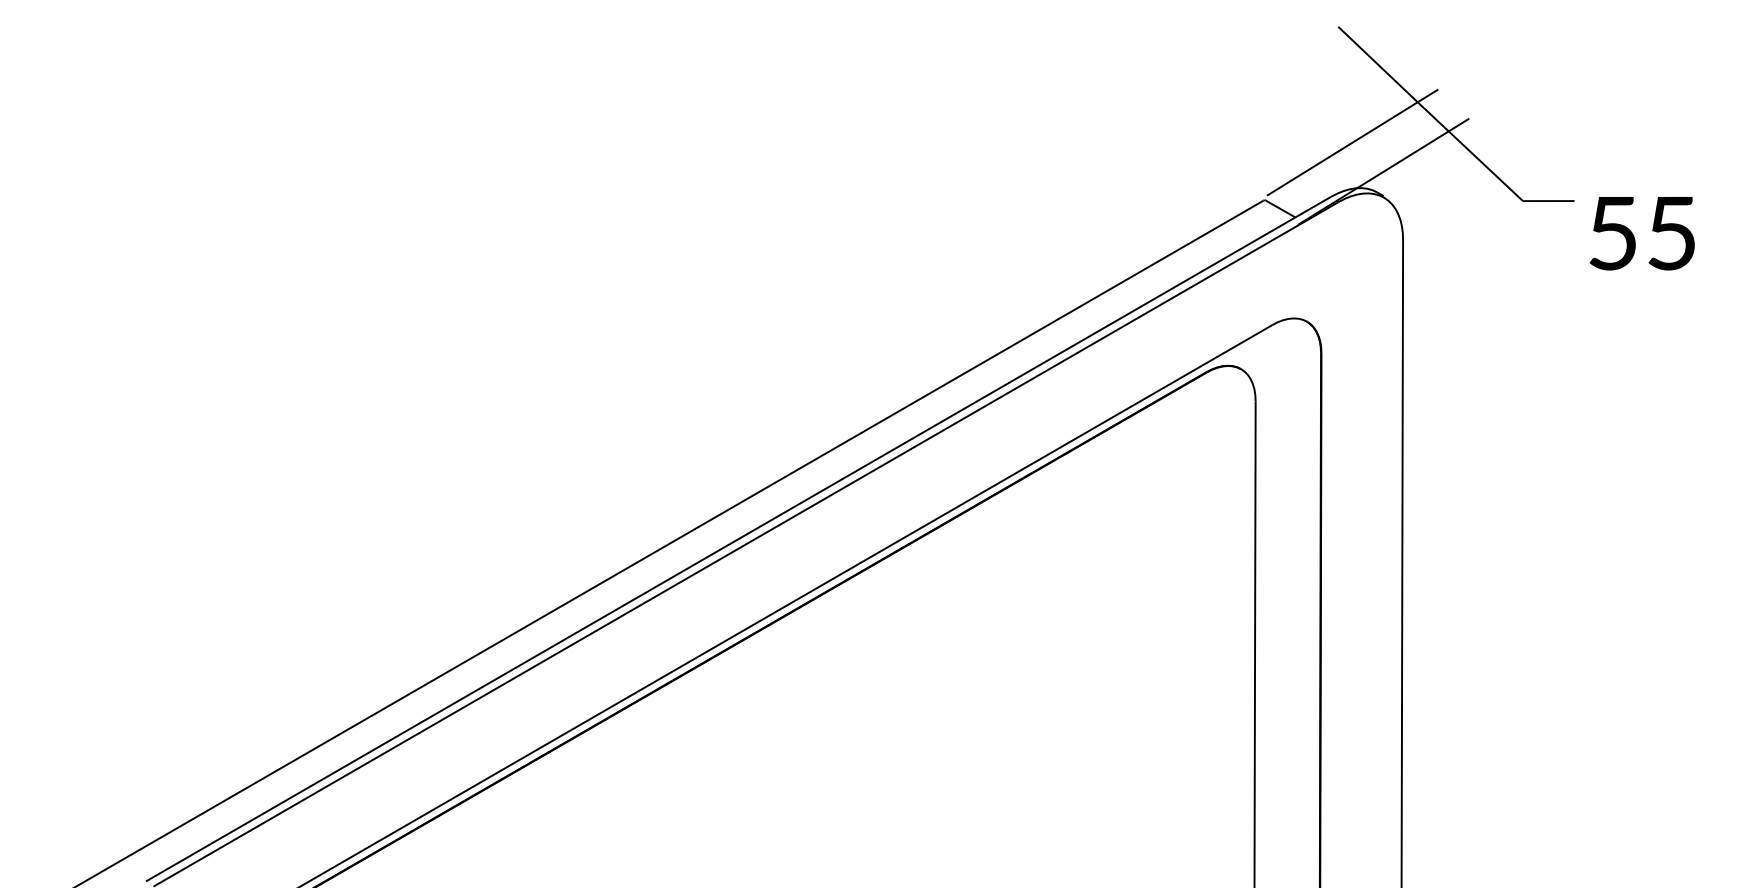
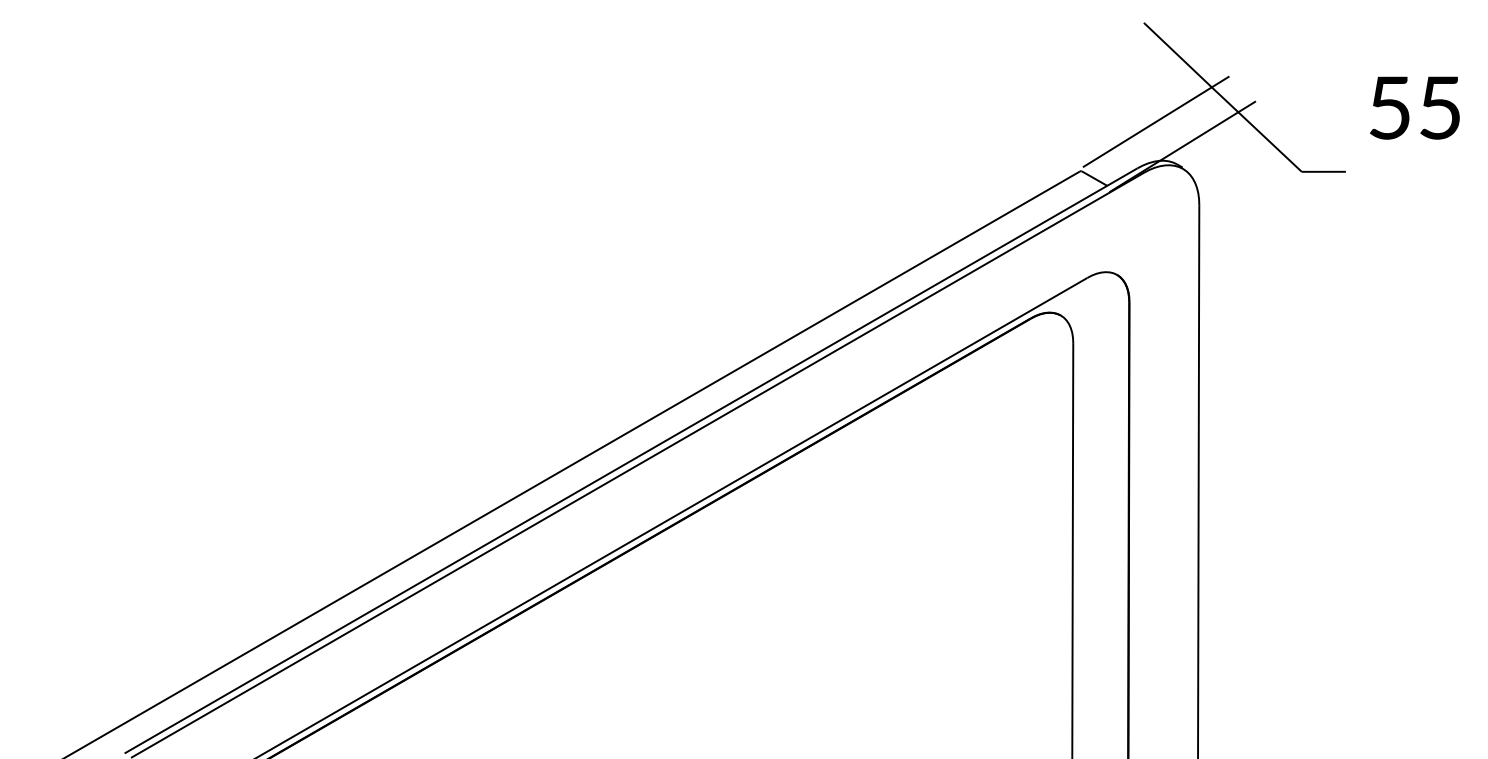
part: (1634, 236) -> (1408, 110), moved

